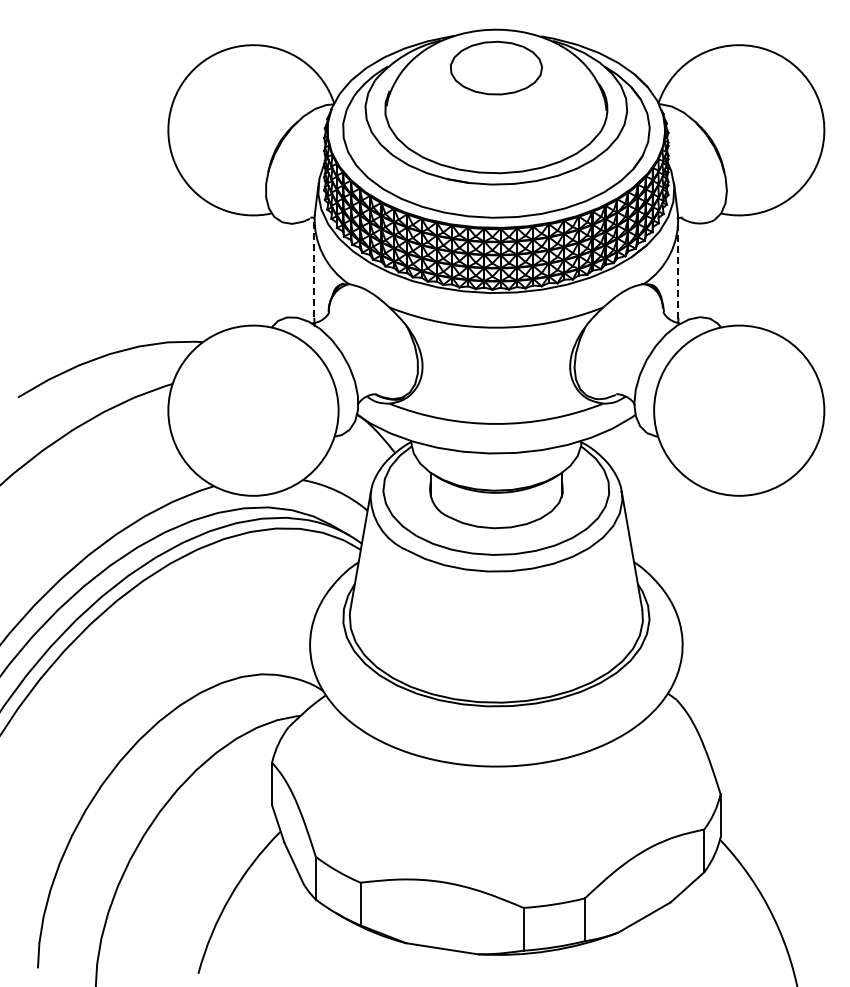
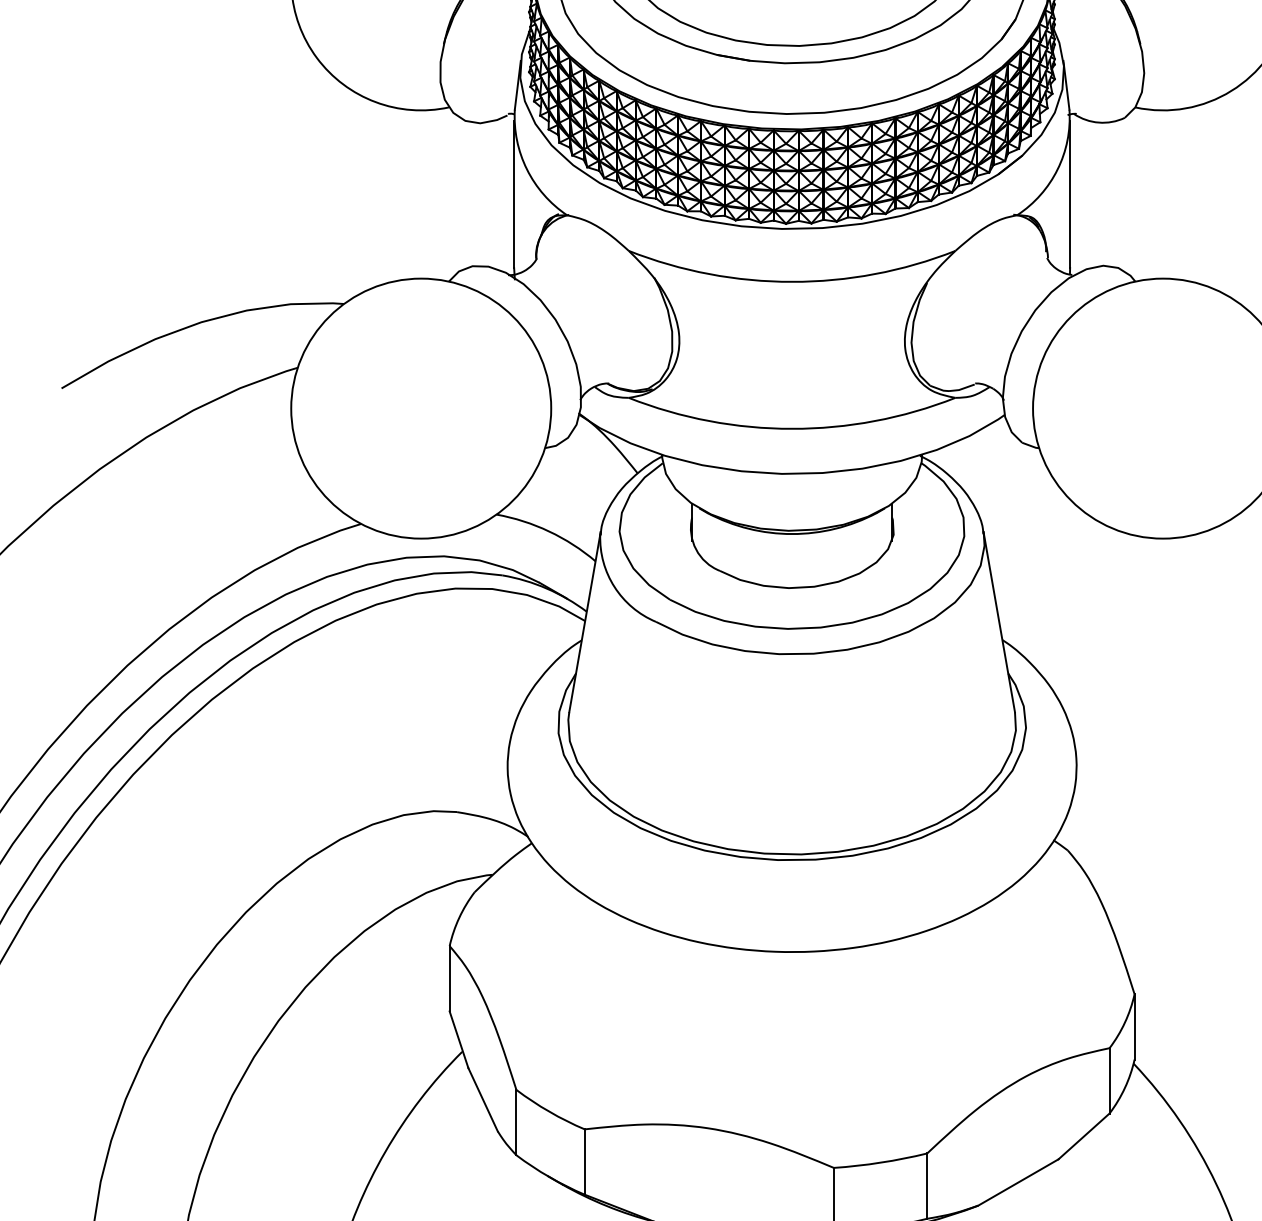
line: (678, 270) -> (1070, 194), dashed -> solid
line: (314, 271) -> (514, 196), dashed -> solid

